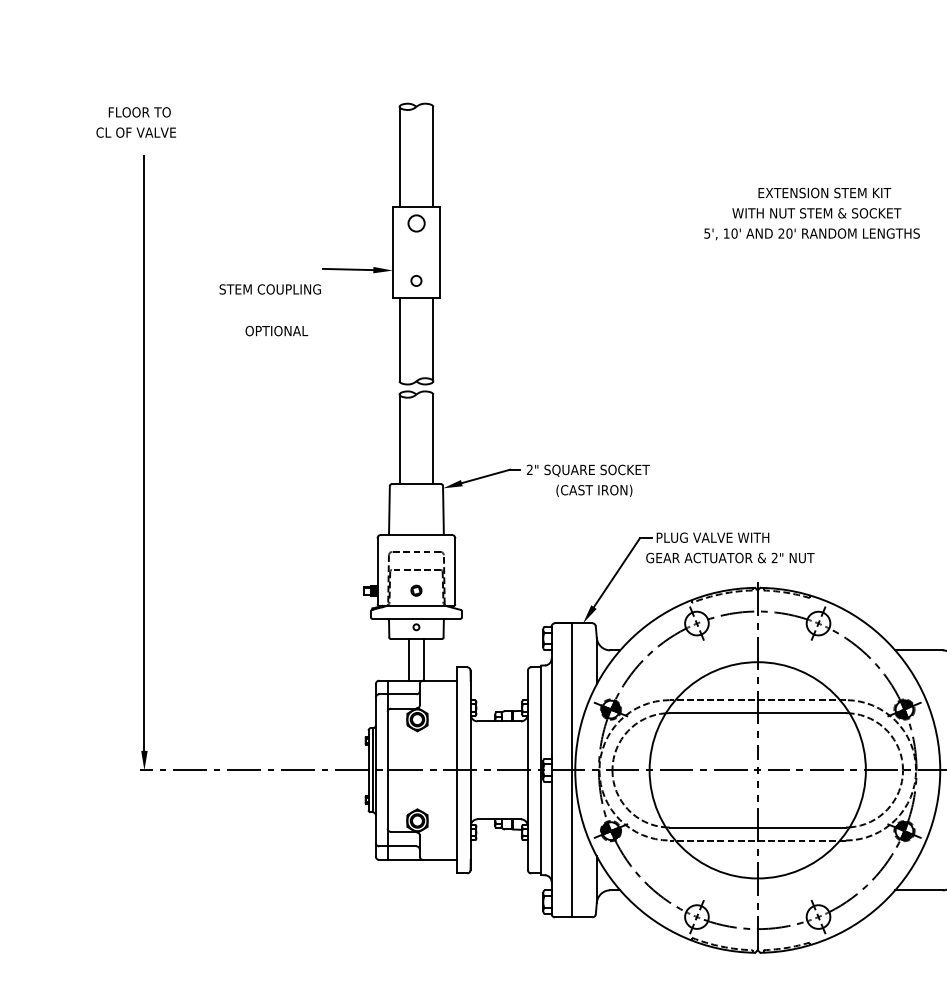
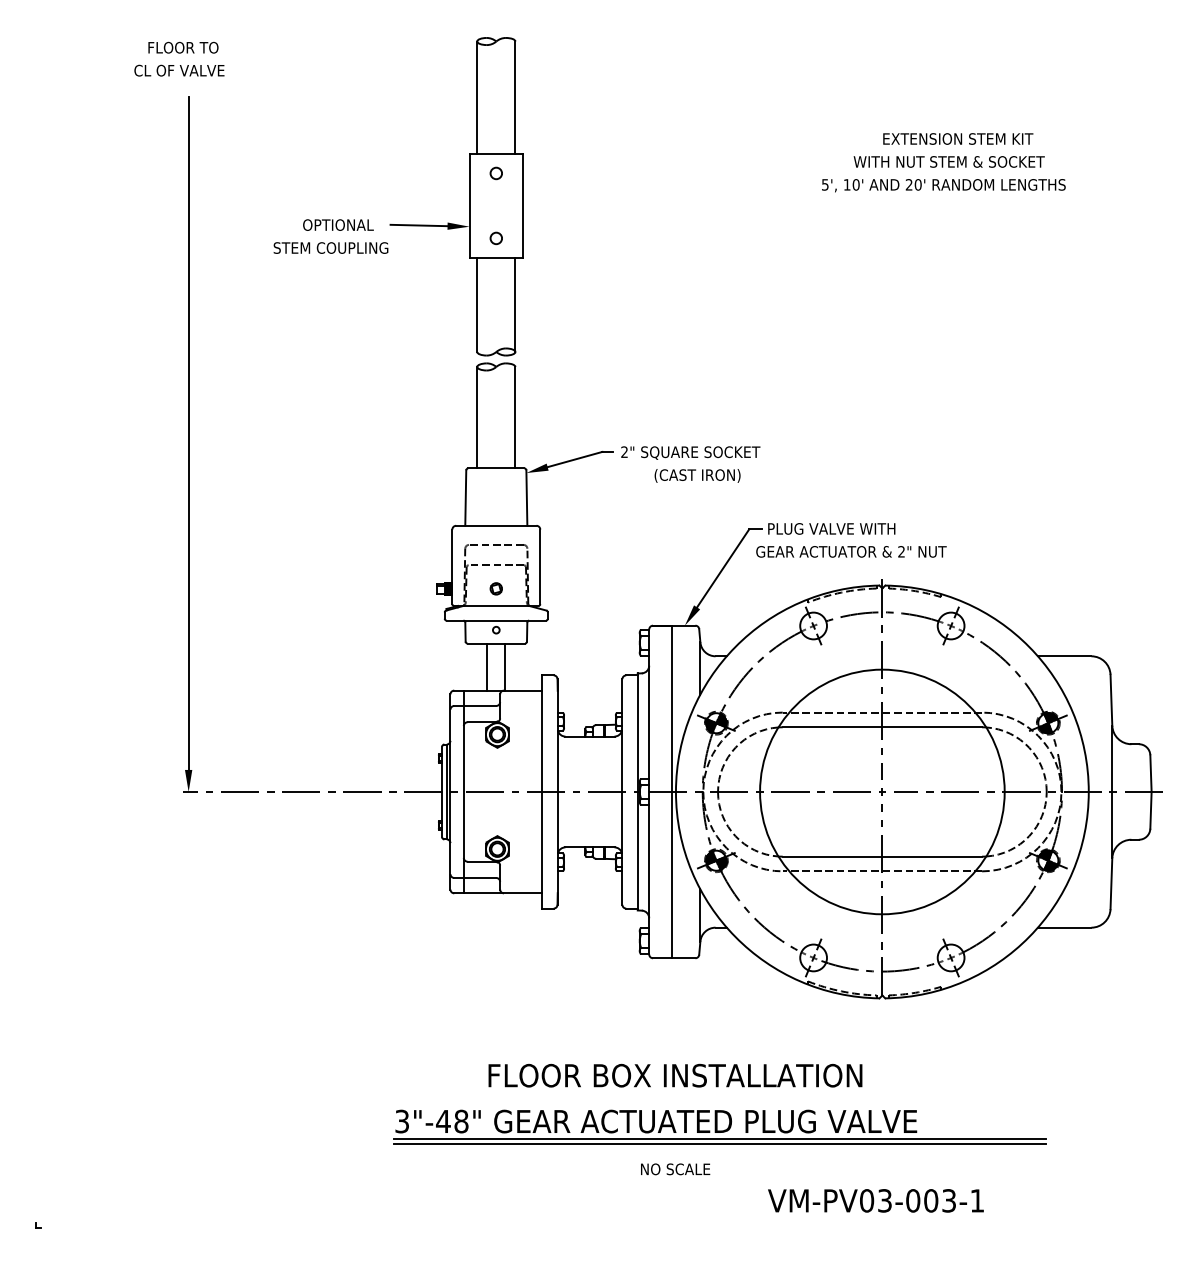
circle: (415, 223) -> (495, 173), size x0.62
text: (276, 330) -> (338, 224), moved

